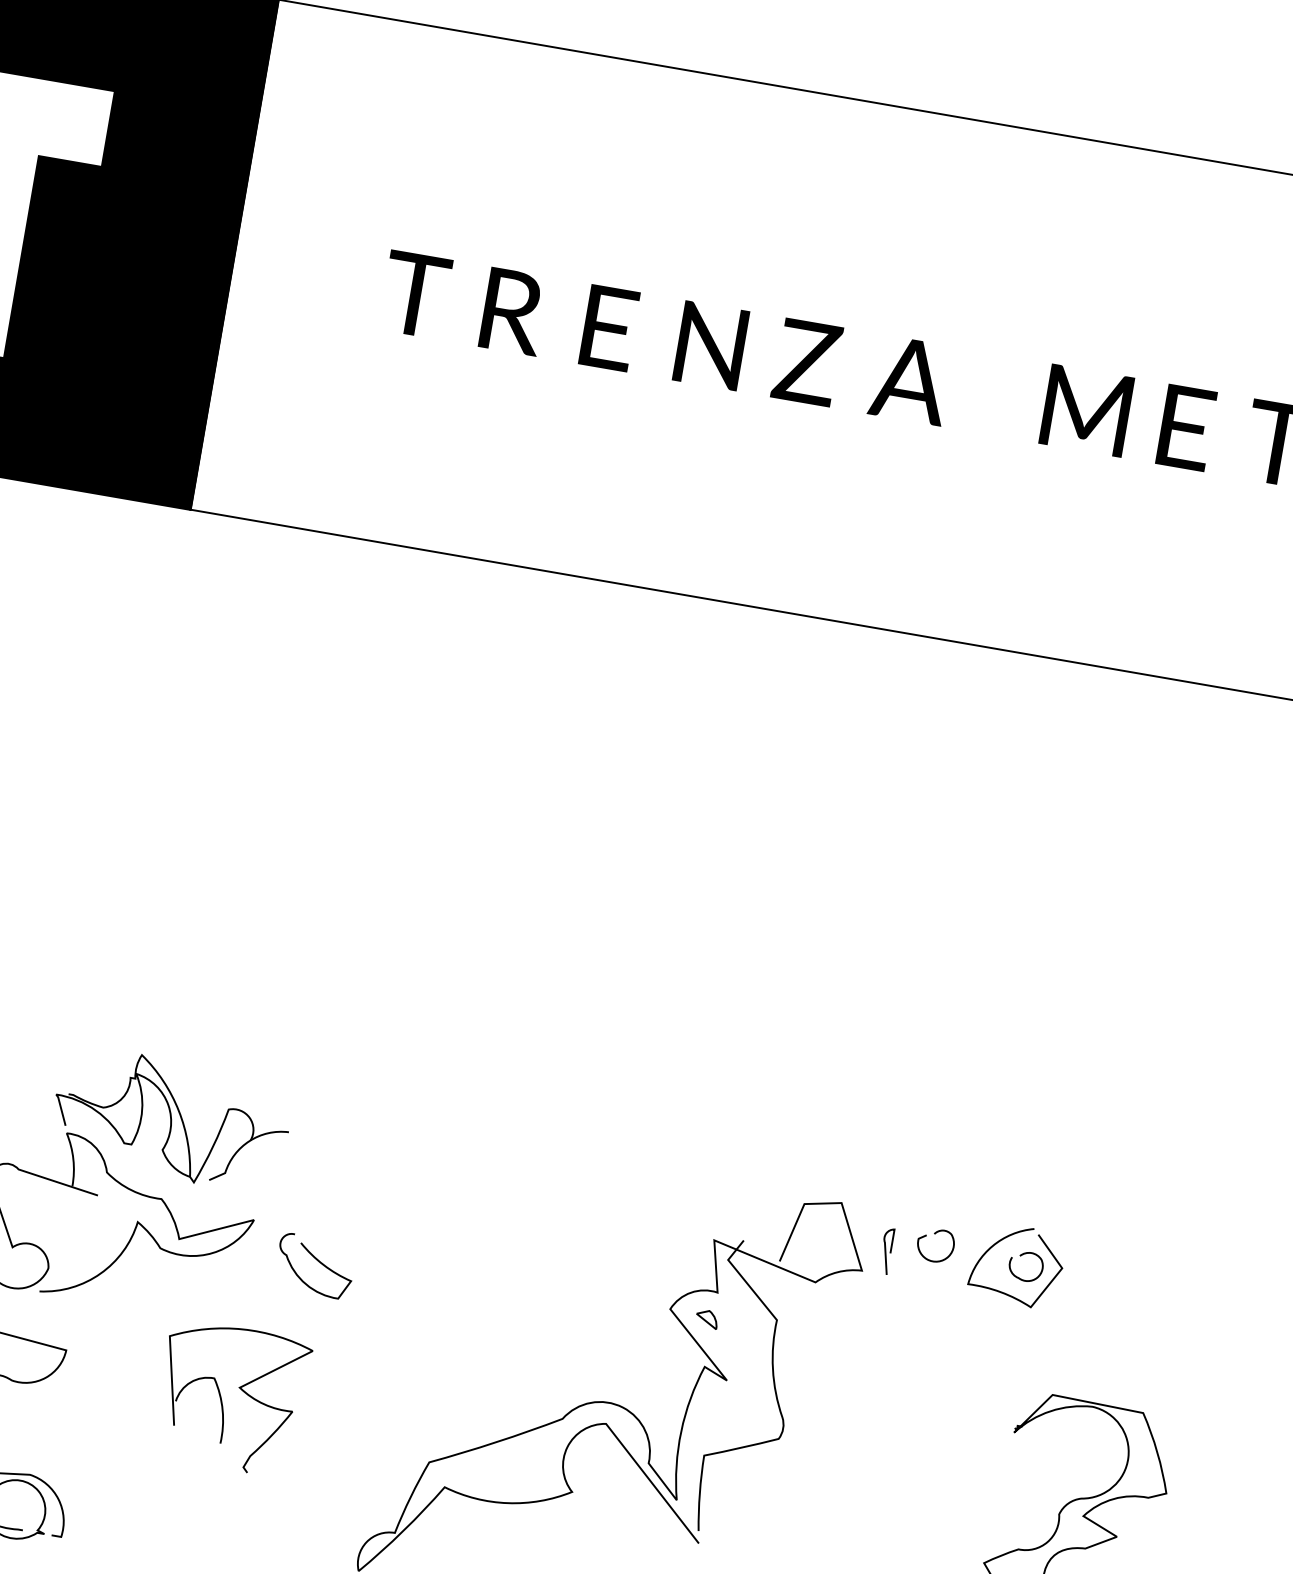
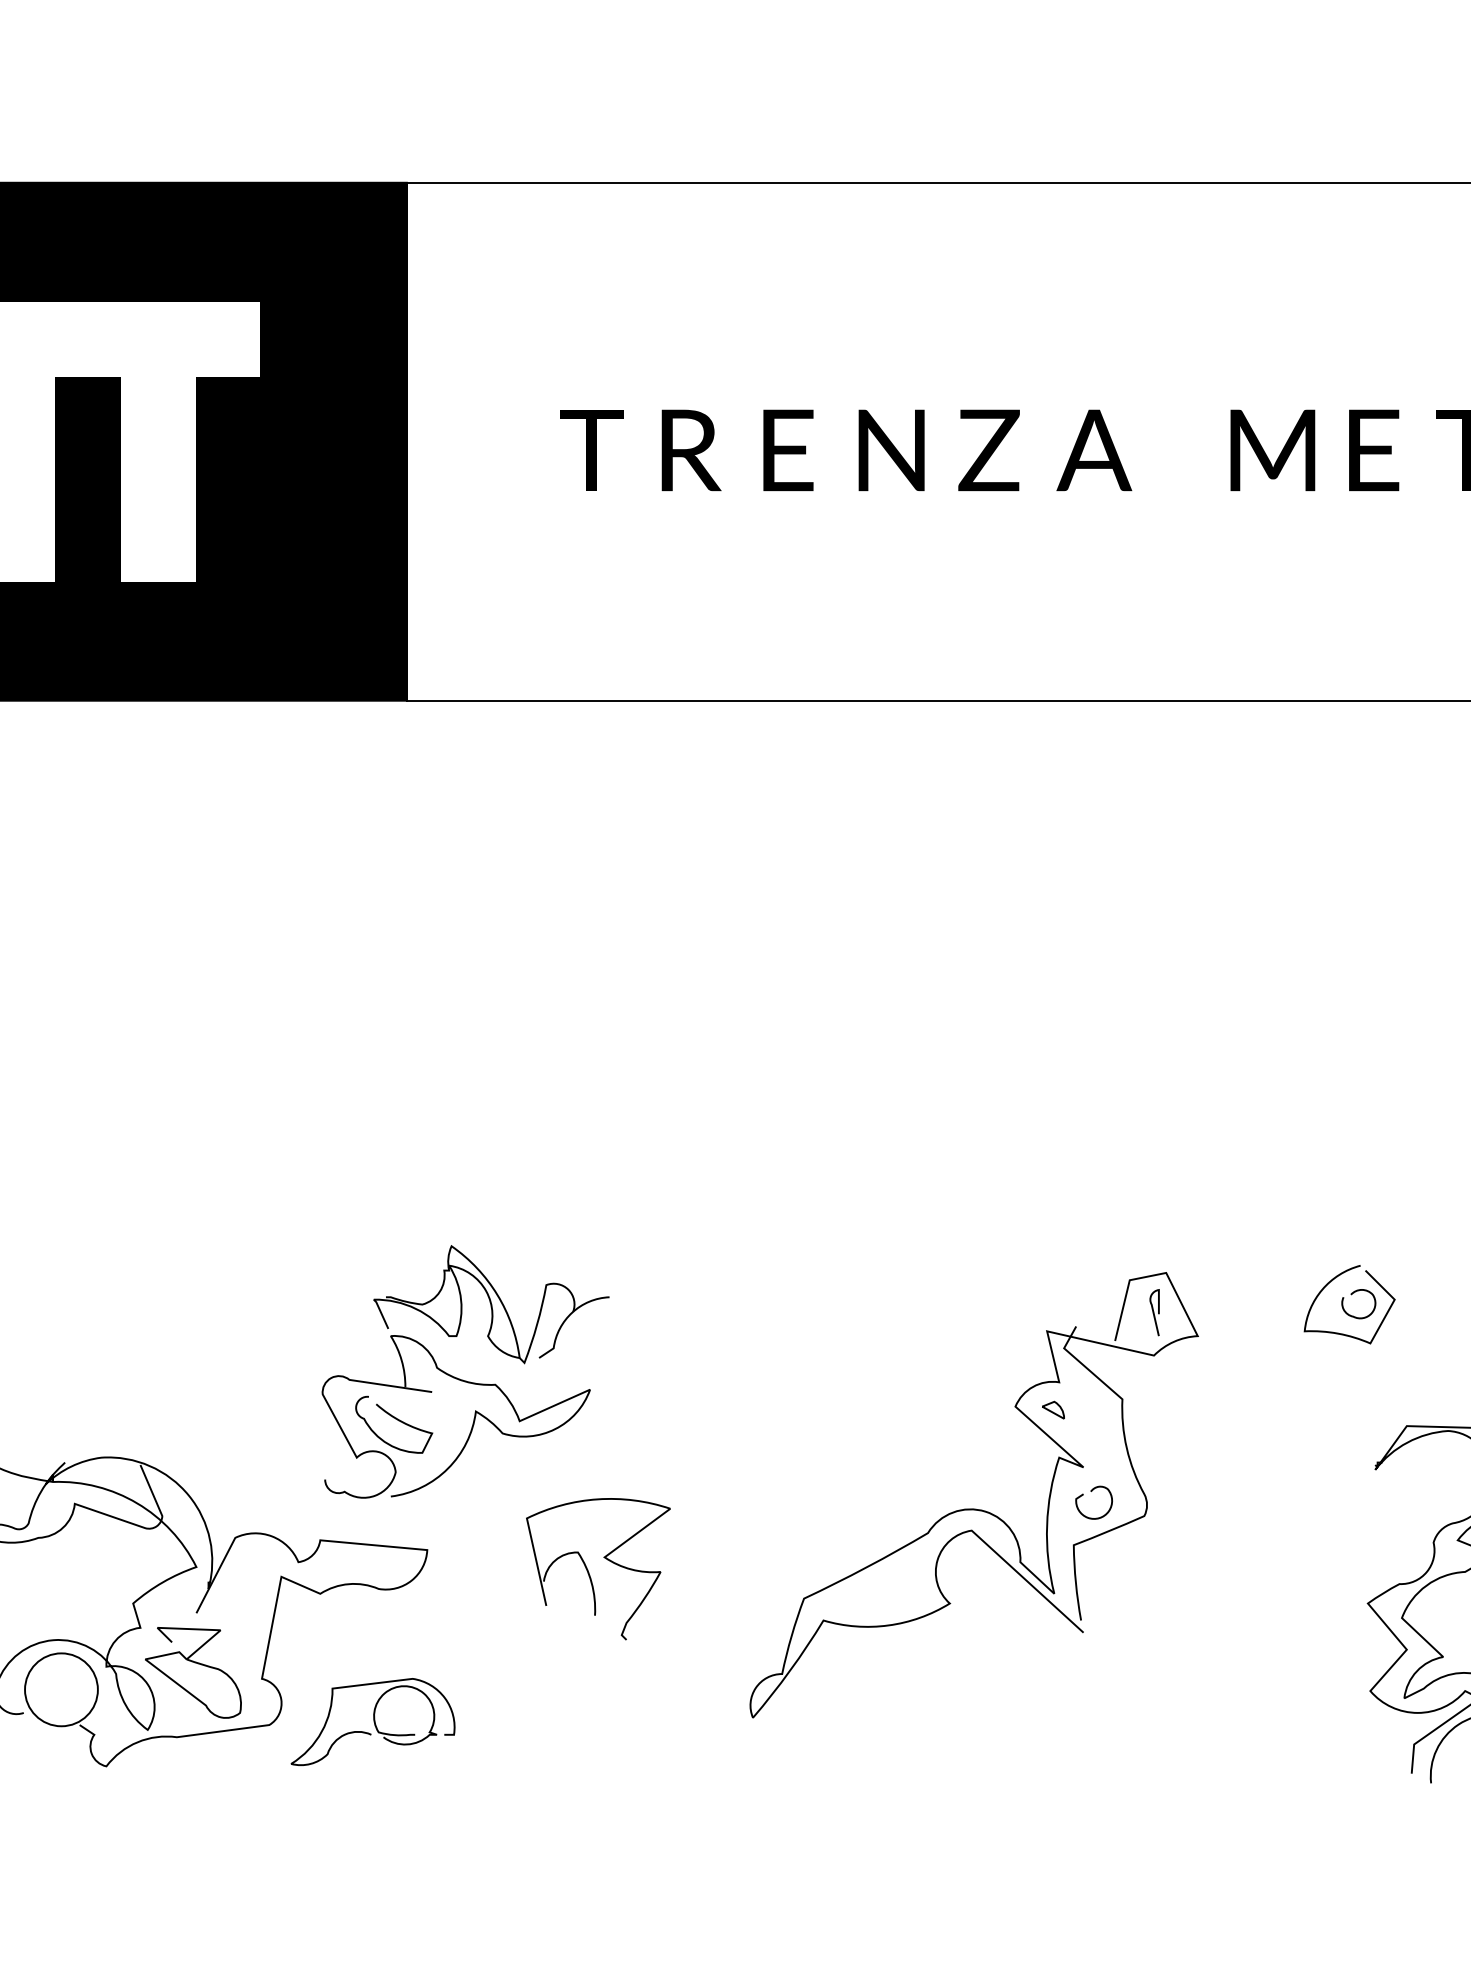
curve: (935, 1234) -> (1092, 1491), moved
curve: (886, 1250) -> (1154, 1312), moved
curve: (319, 1262) -> (397, 1420), moved

